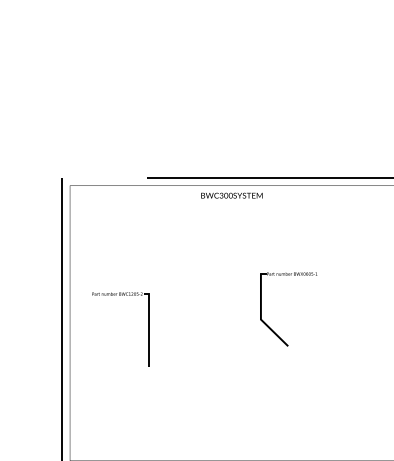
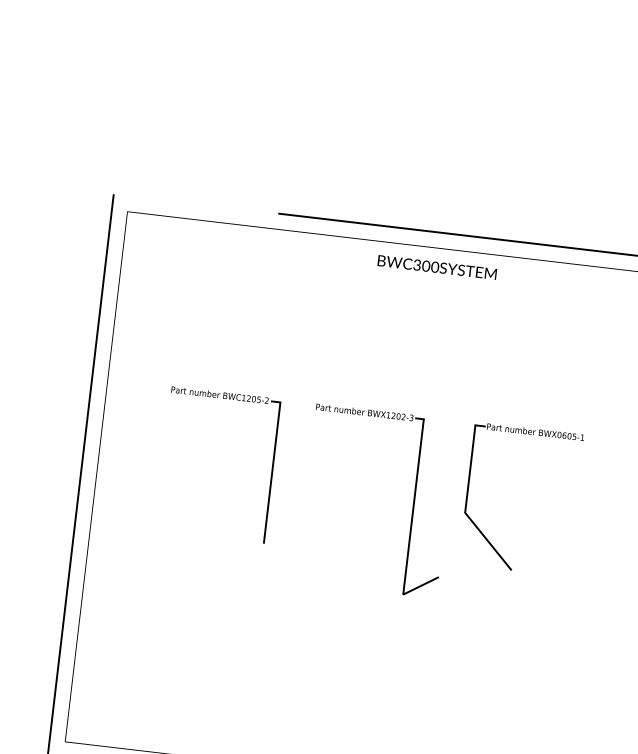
part: (233, 318) -> (412, 504), added
part: (148, 329) -> (271, 470), moved

